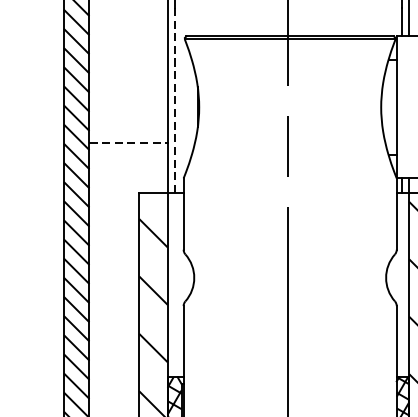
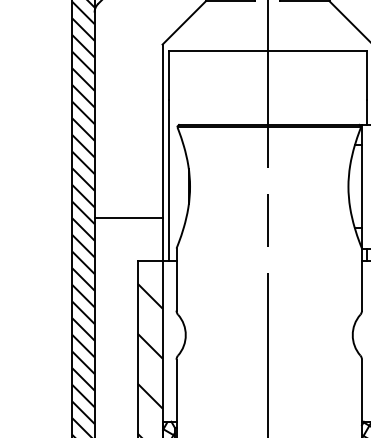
line: (174, 101) -> (168, 181), dashed -> solid
line: (129, 142) -> (129, 217), dashed -> solid

